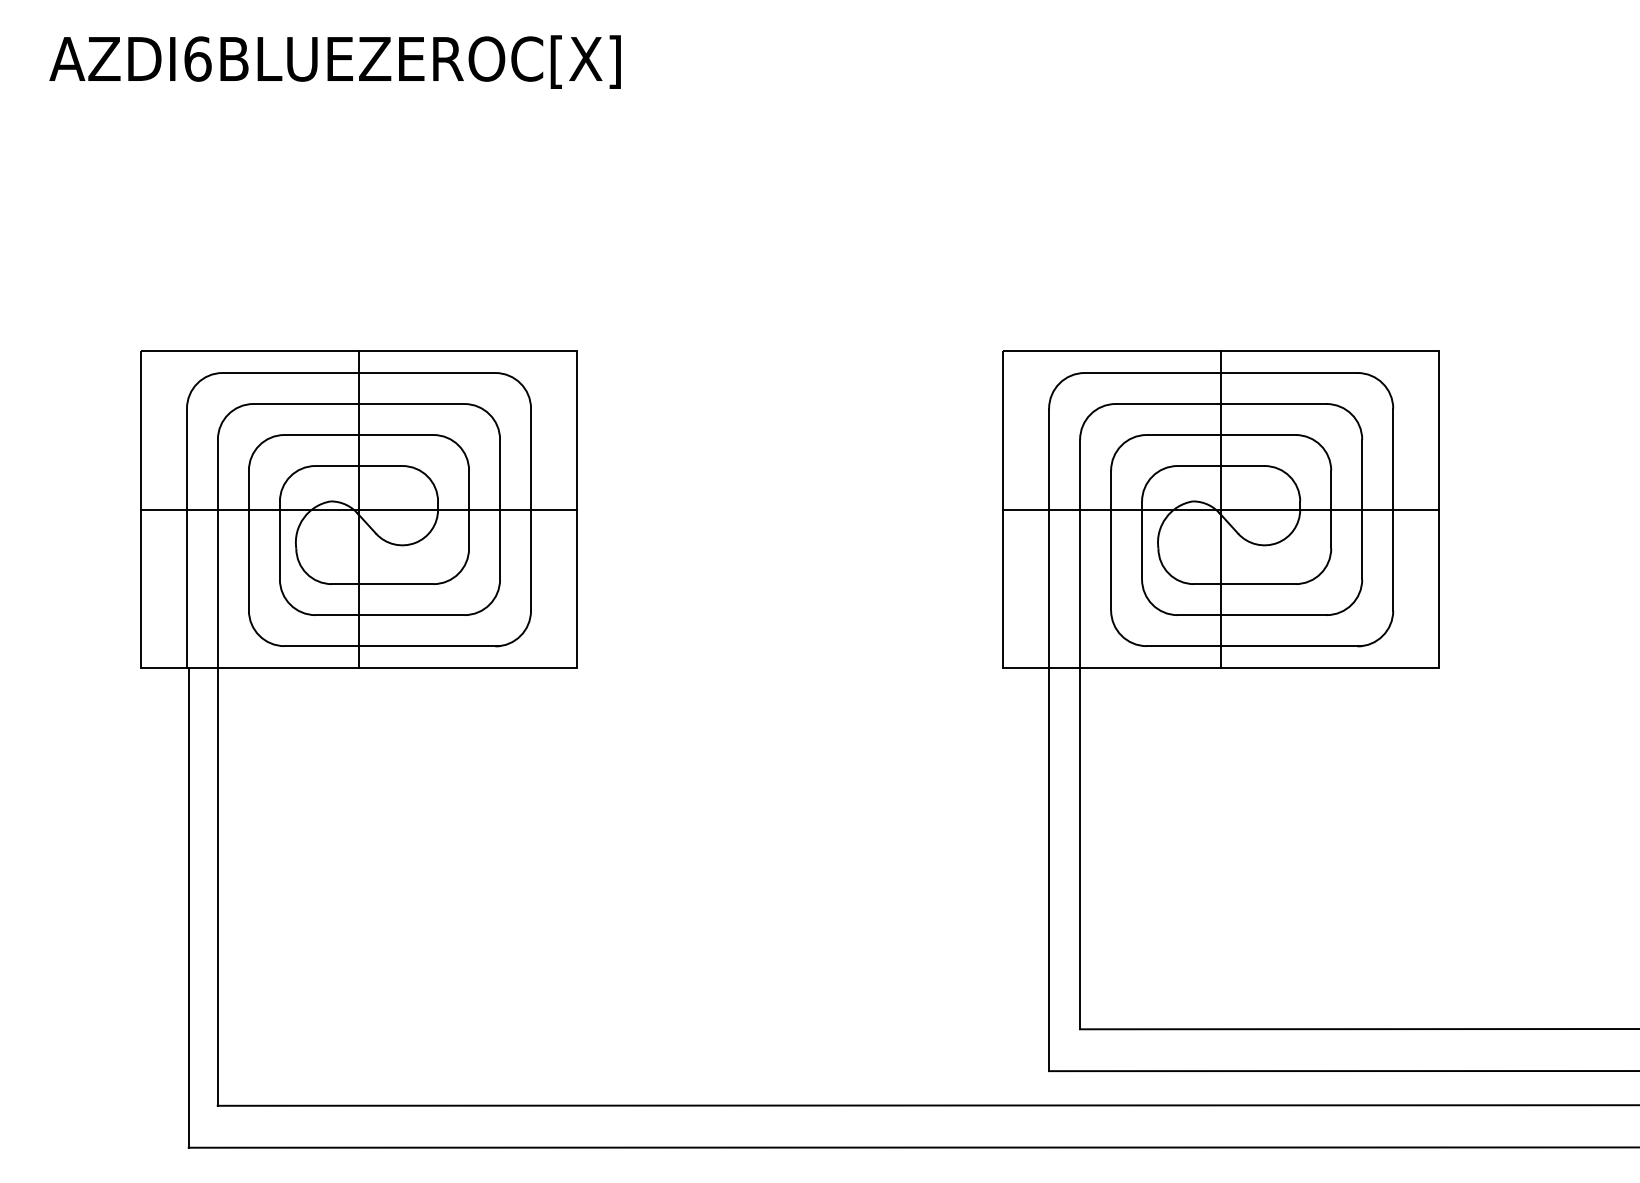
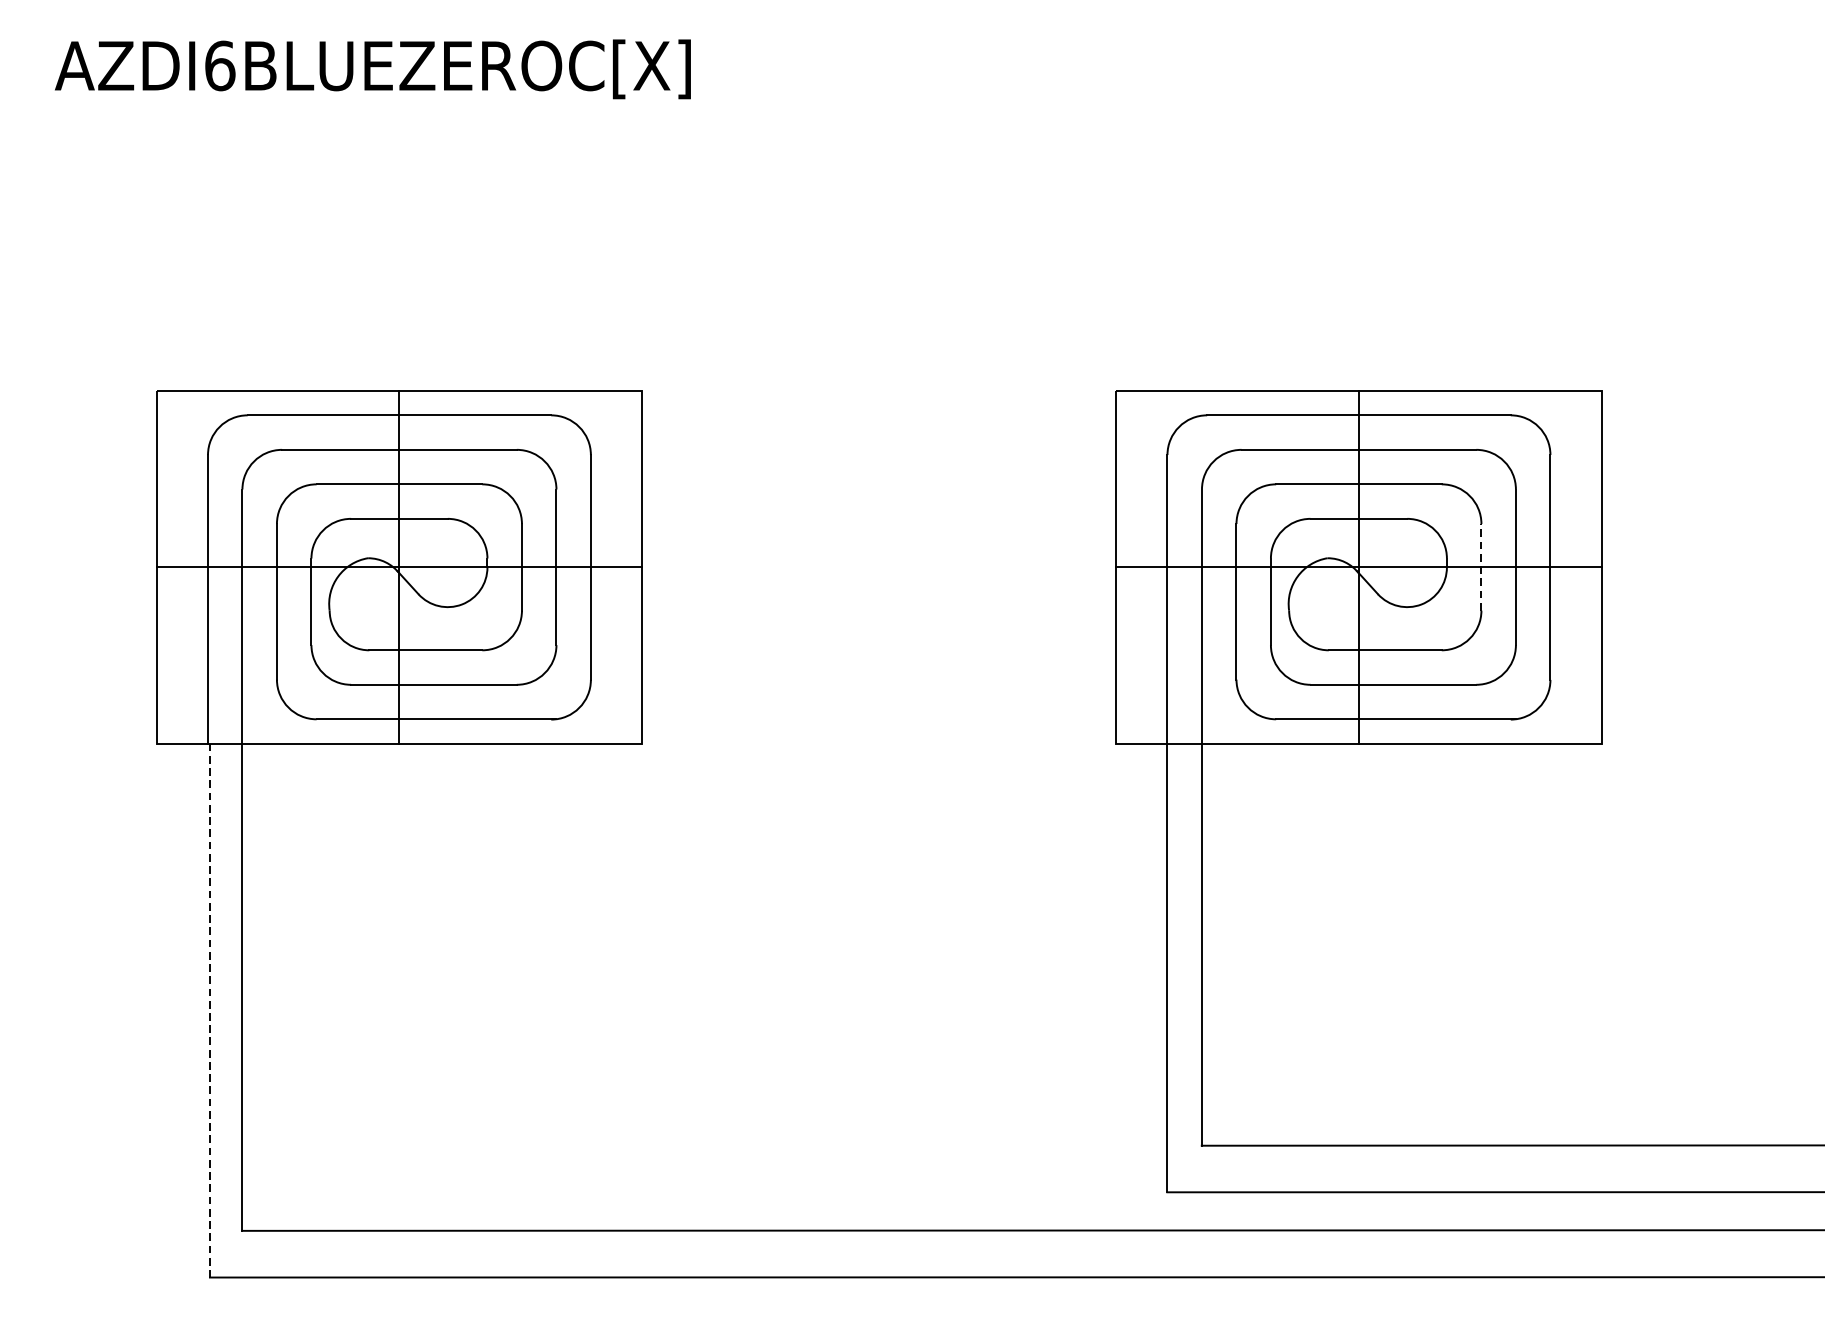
line: (1331, 509) -> (1481, 567), solid -> dashed
line: (188, 907) -> (209, 1010), solid -> dashed

